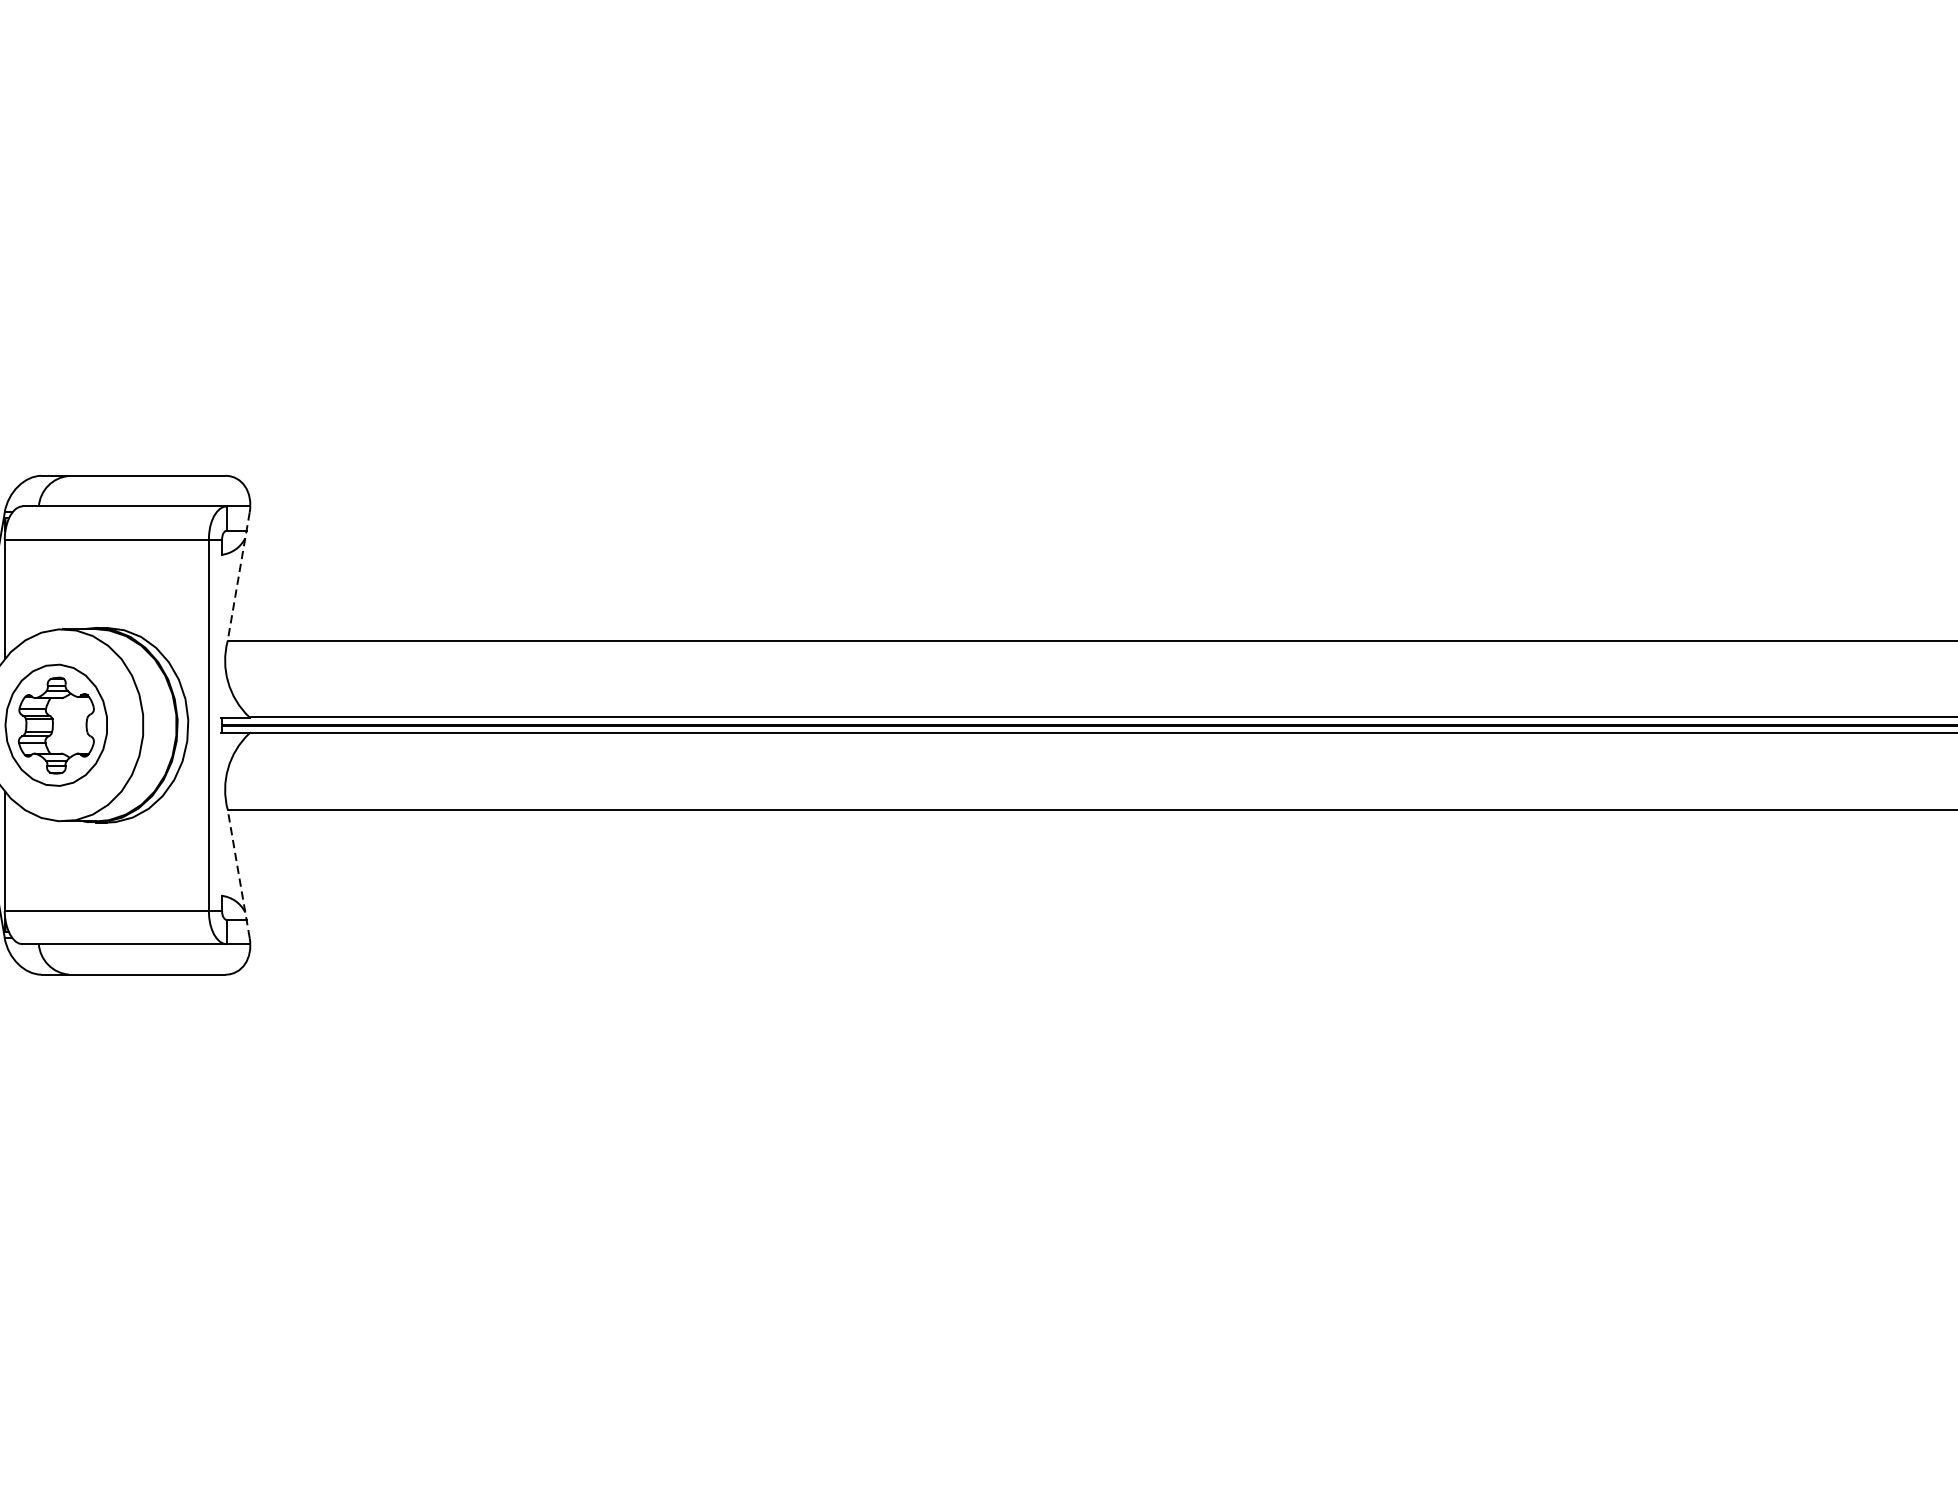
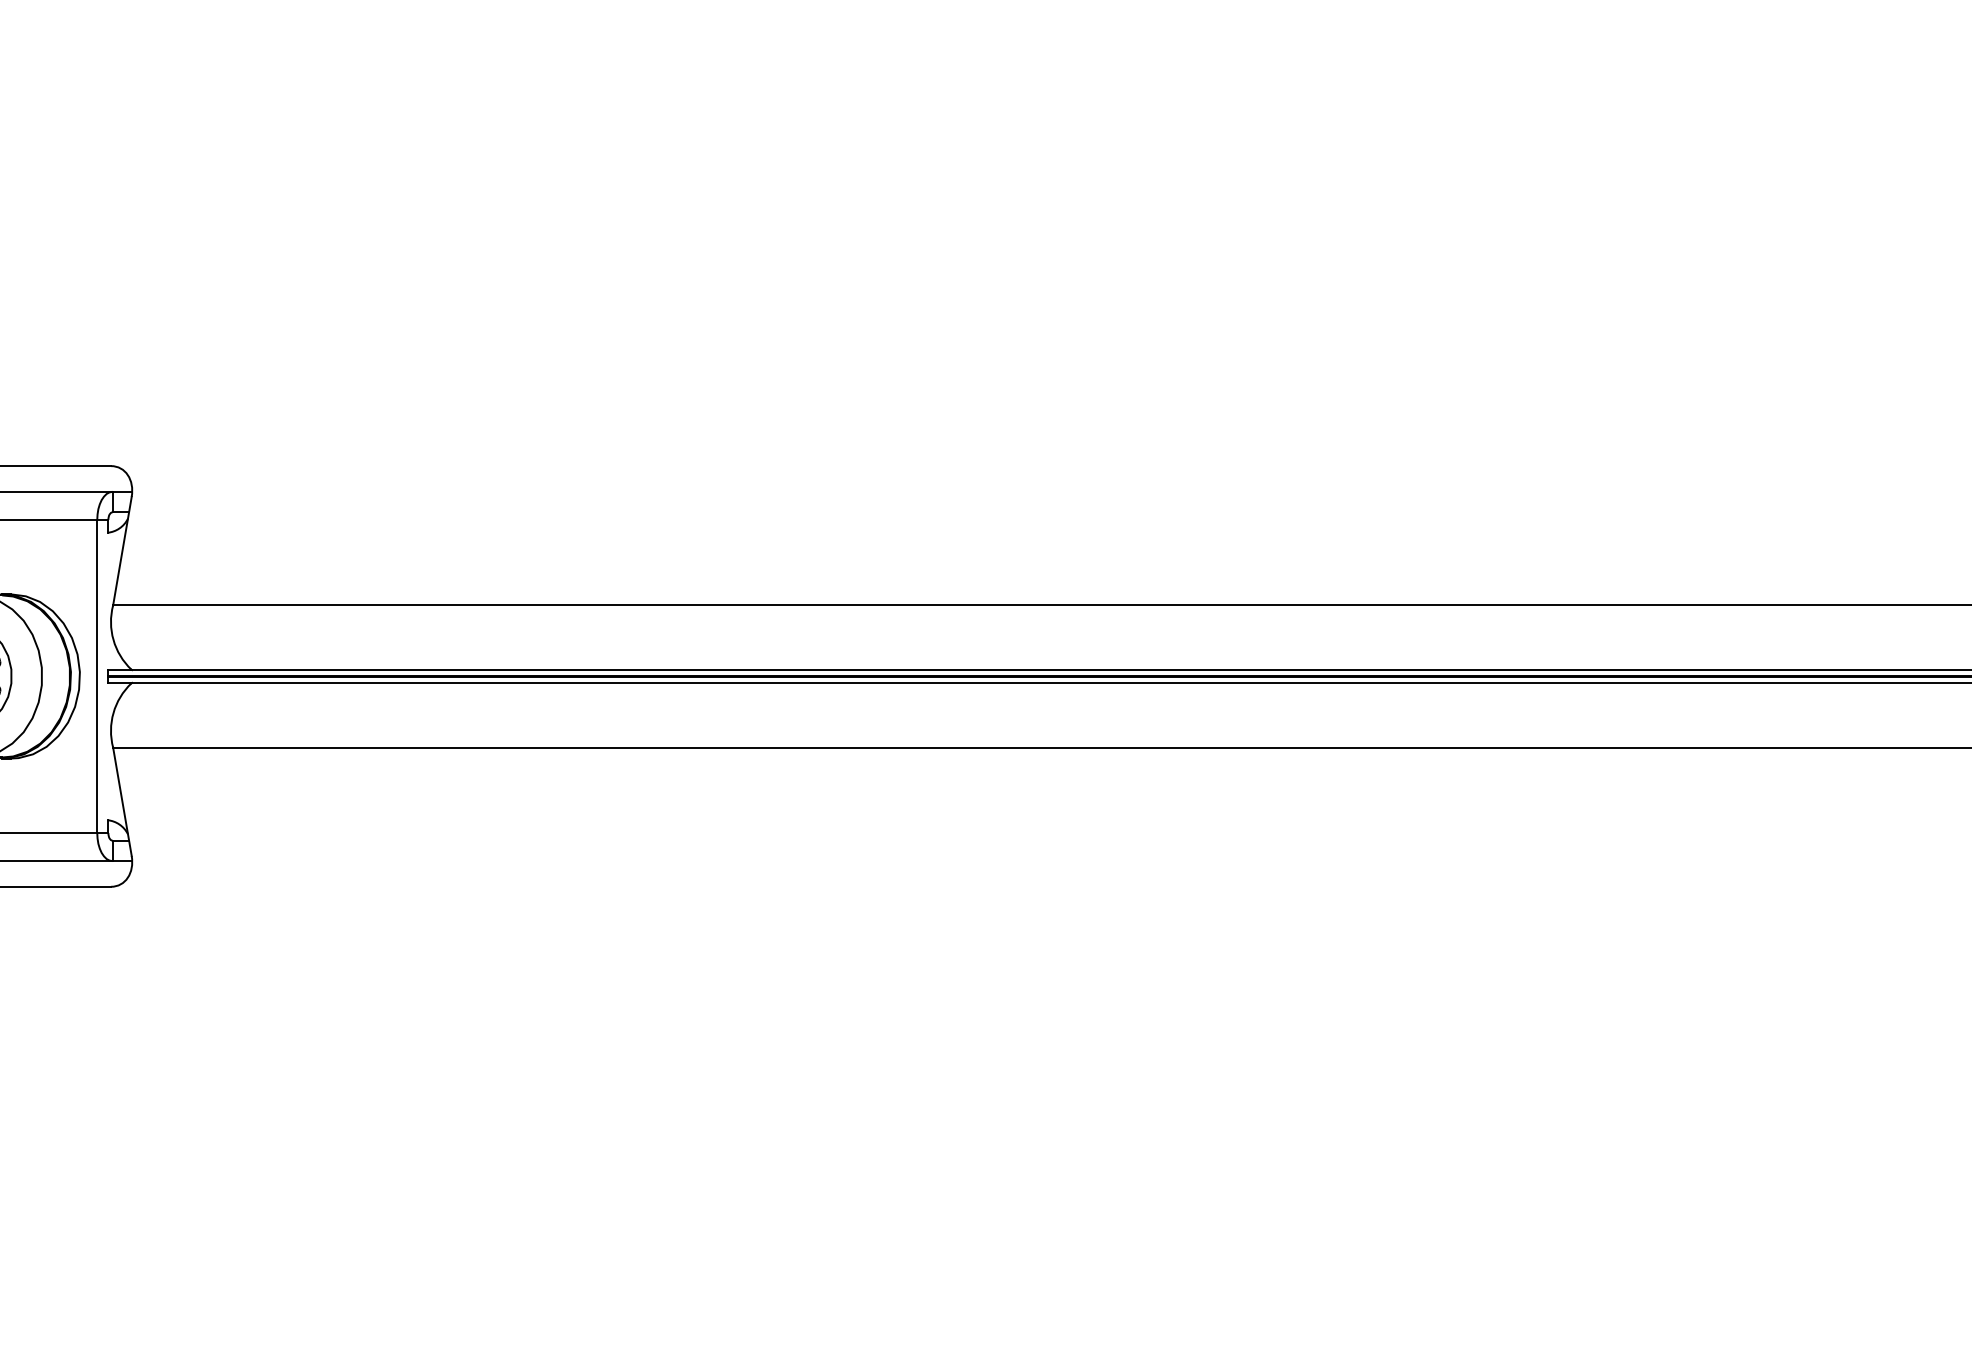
line: (238, 577) -> (122, 551), dashed -> solid
line: (238, 873) -> (122, 801), dashed -> solid

